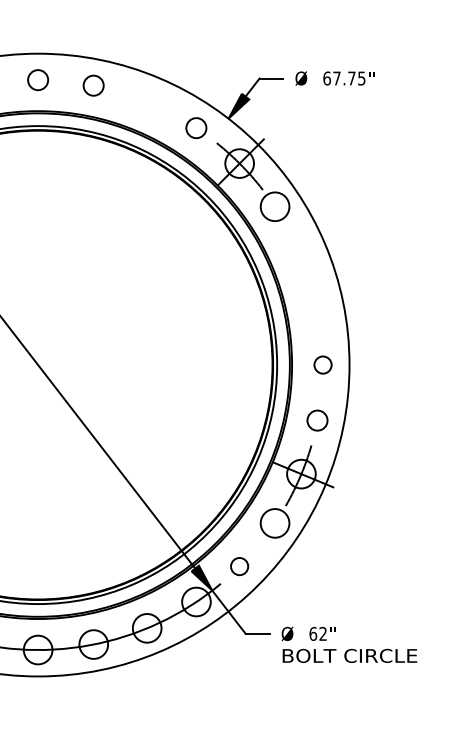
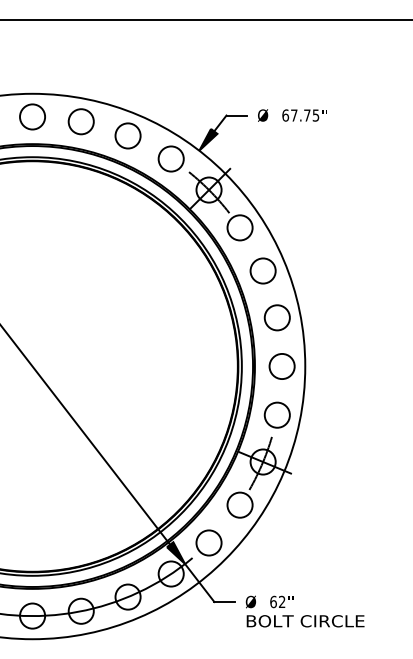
circle: (38, 79) -> (32, 116), size x1.43
circle: (92, 85) -> (80, 121), size x1.43
circle: (146, 101) -> (127, 135), added
circle: (195, 127) -> (170, 158), size x1.43
circle: (300, 255) -> (262, 270), added
circle: (316, 309) -> (276, 317), added
circle: (322, 365) -> (281, 366), size x1.67
circle: (316, 419) -> (276, 414), size x1.43
circle: (239, 566) -> (208, 542), size x1.67

